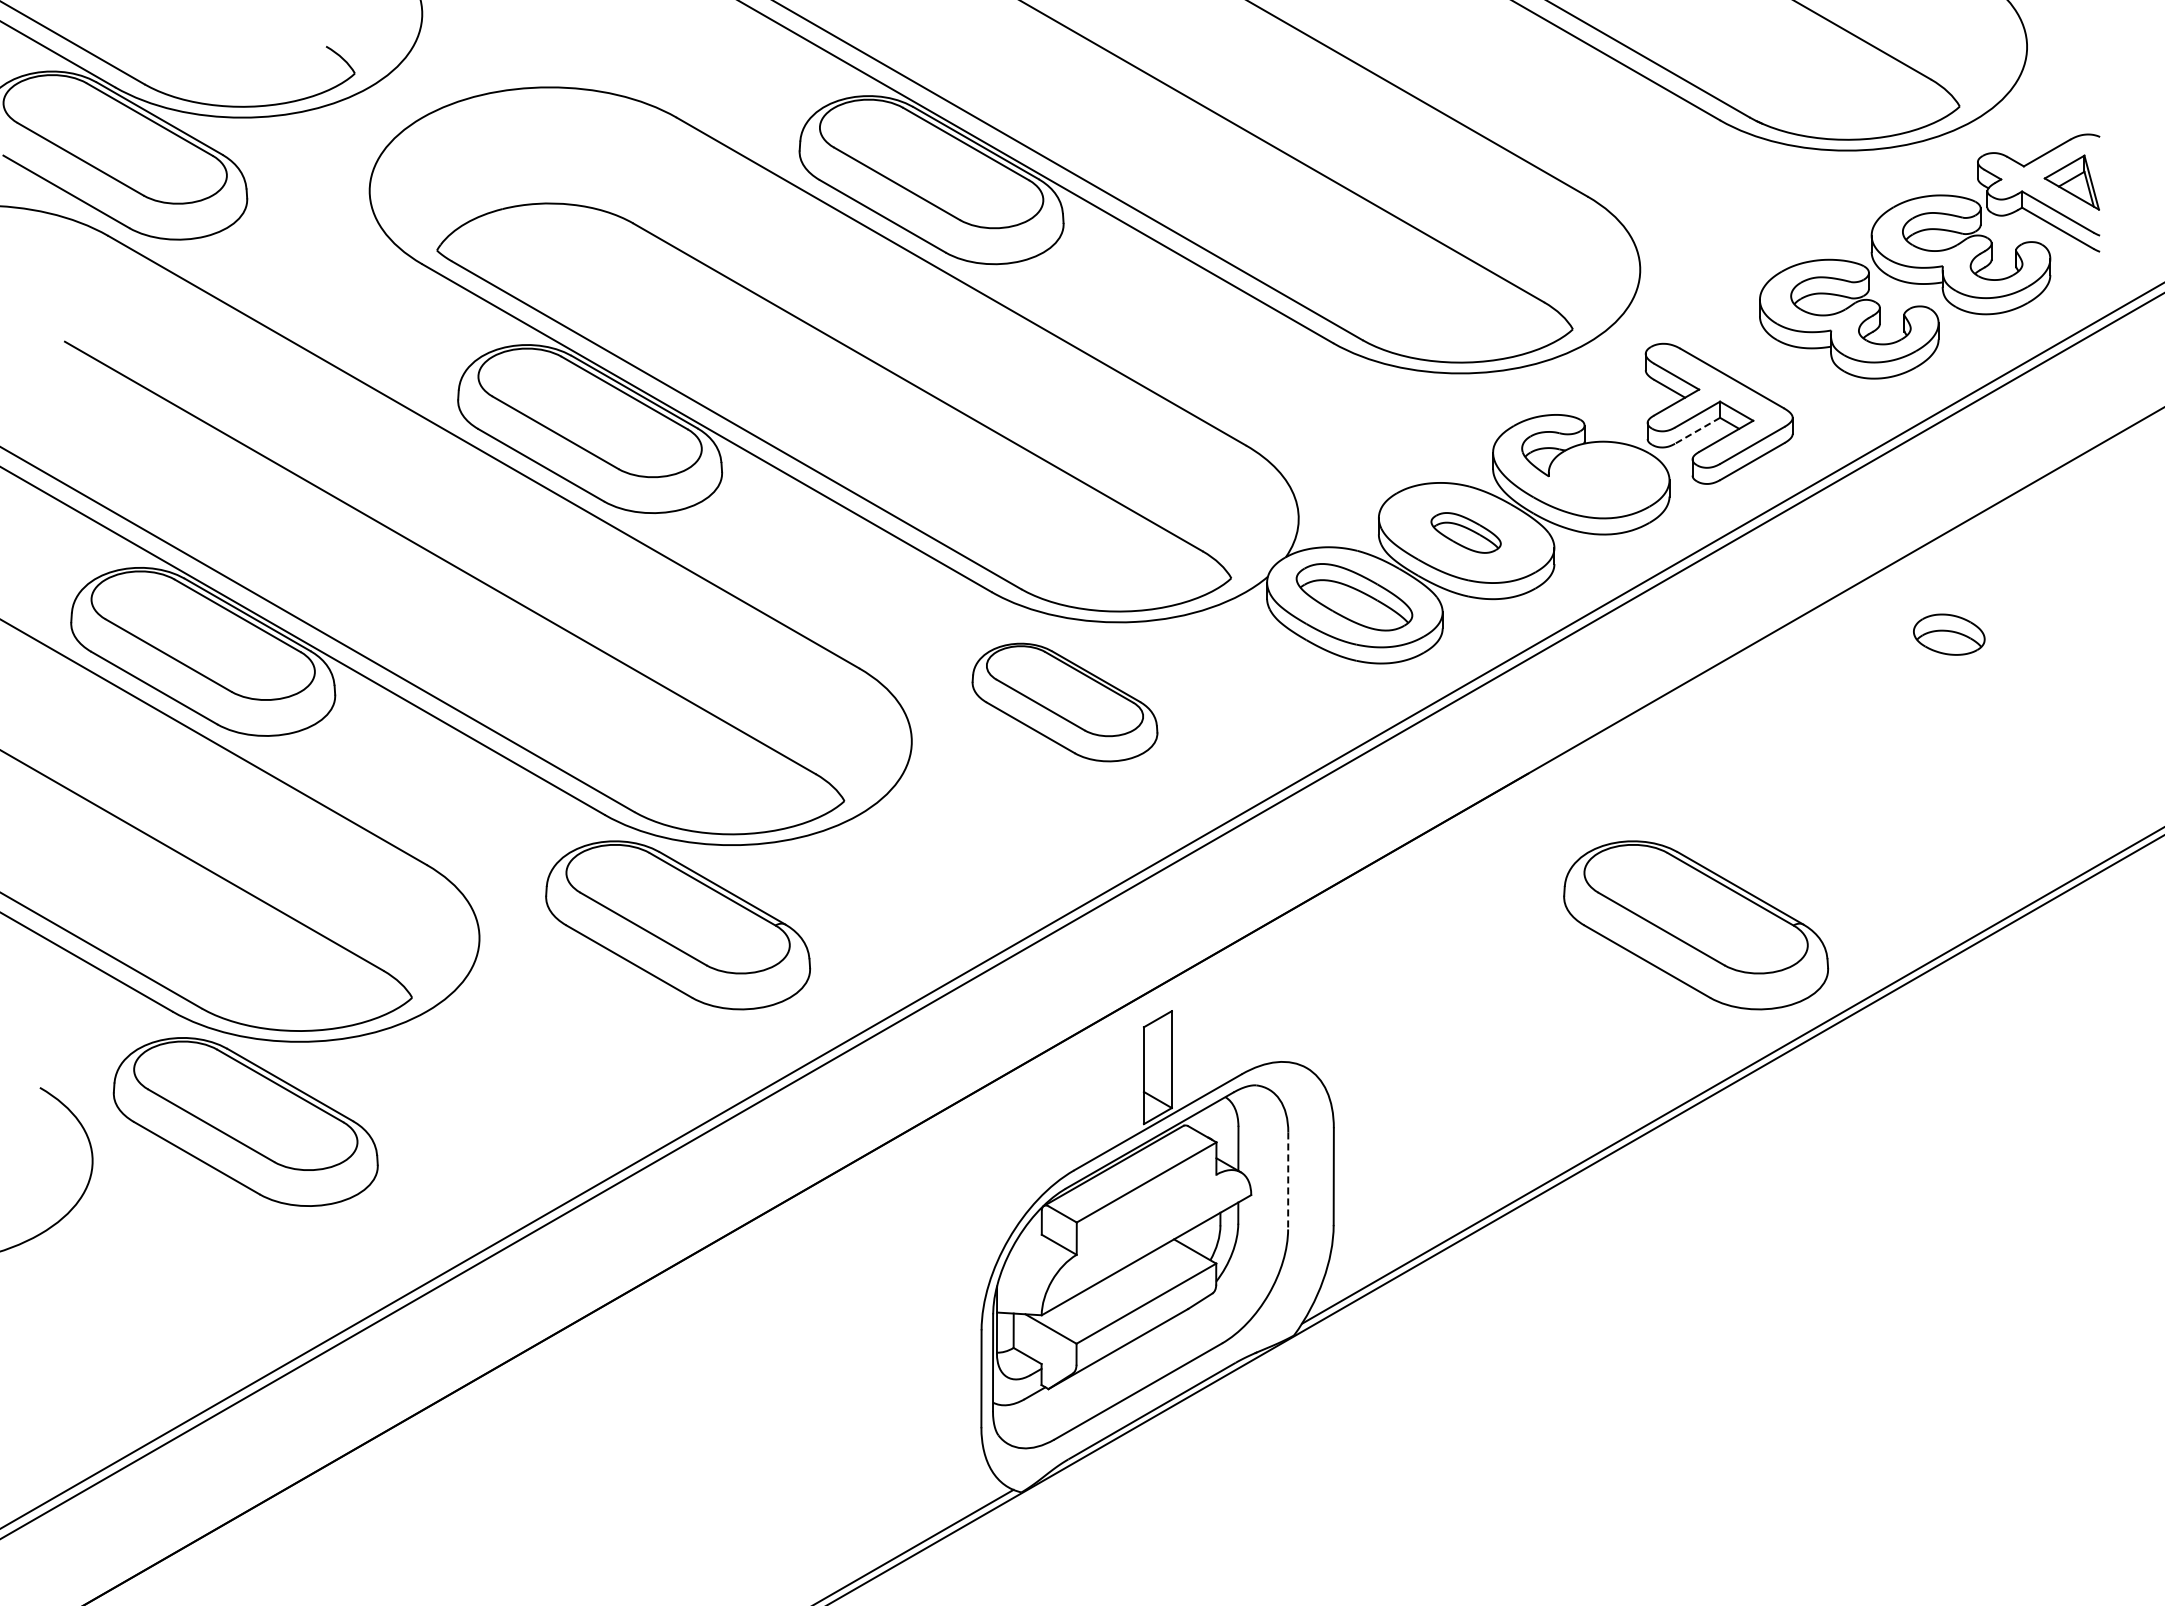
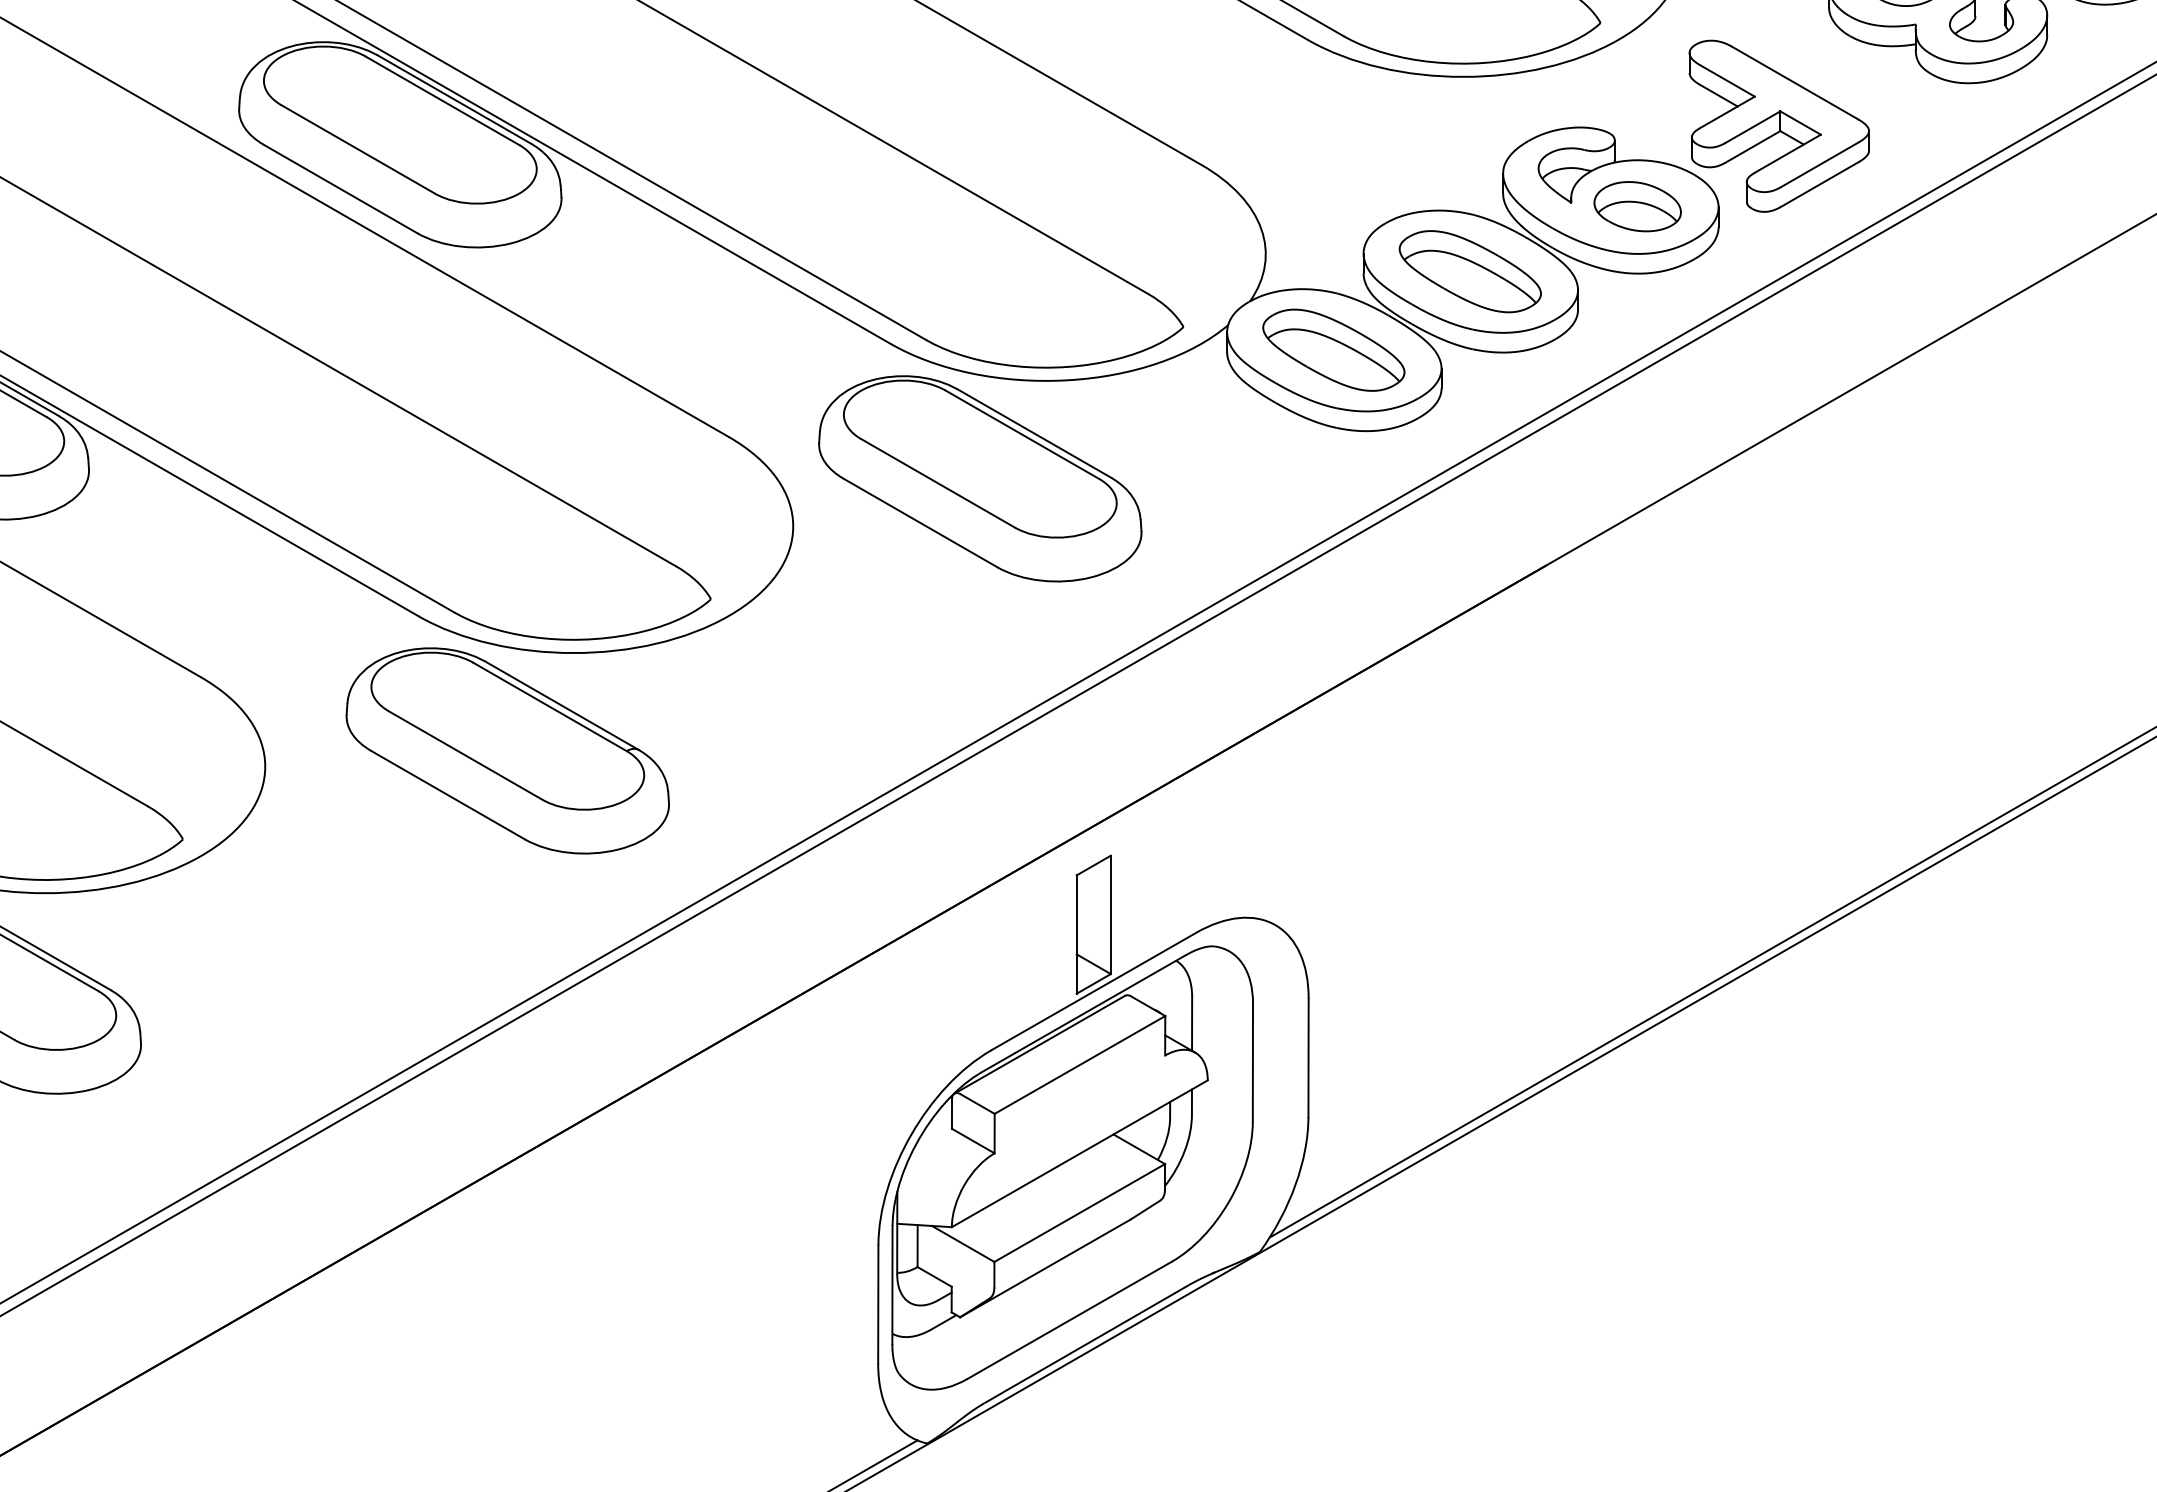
line: (1697, 430) -> (1752, 146), dashed -> solid
part: (1465, 532) -> (1469, 271), size x1.67
part: (1949, 634) -> (1637, 206), moved
part: (1064, 702) -> (979, 478), size x1.43
part: (1696, 925) -> (1751, 751), removed
line: (1288, 1181) -> (1253, 1063), dashed -> solid

